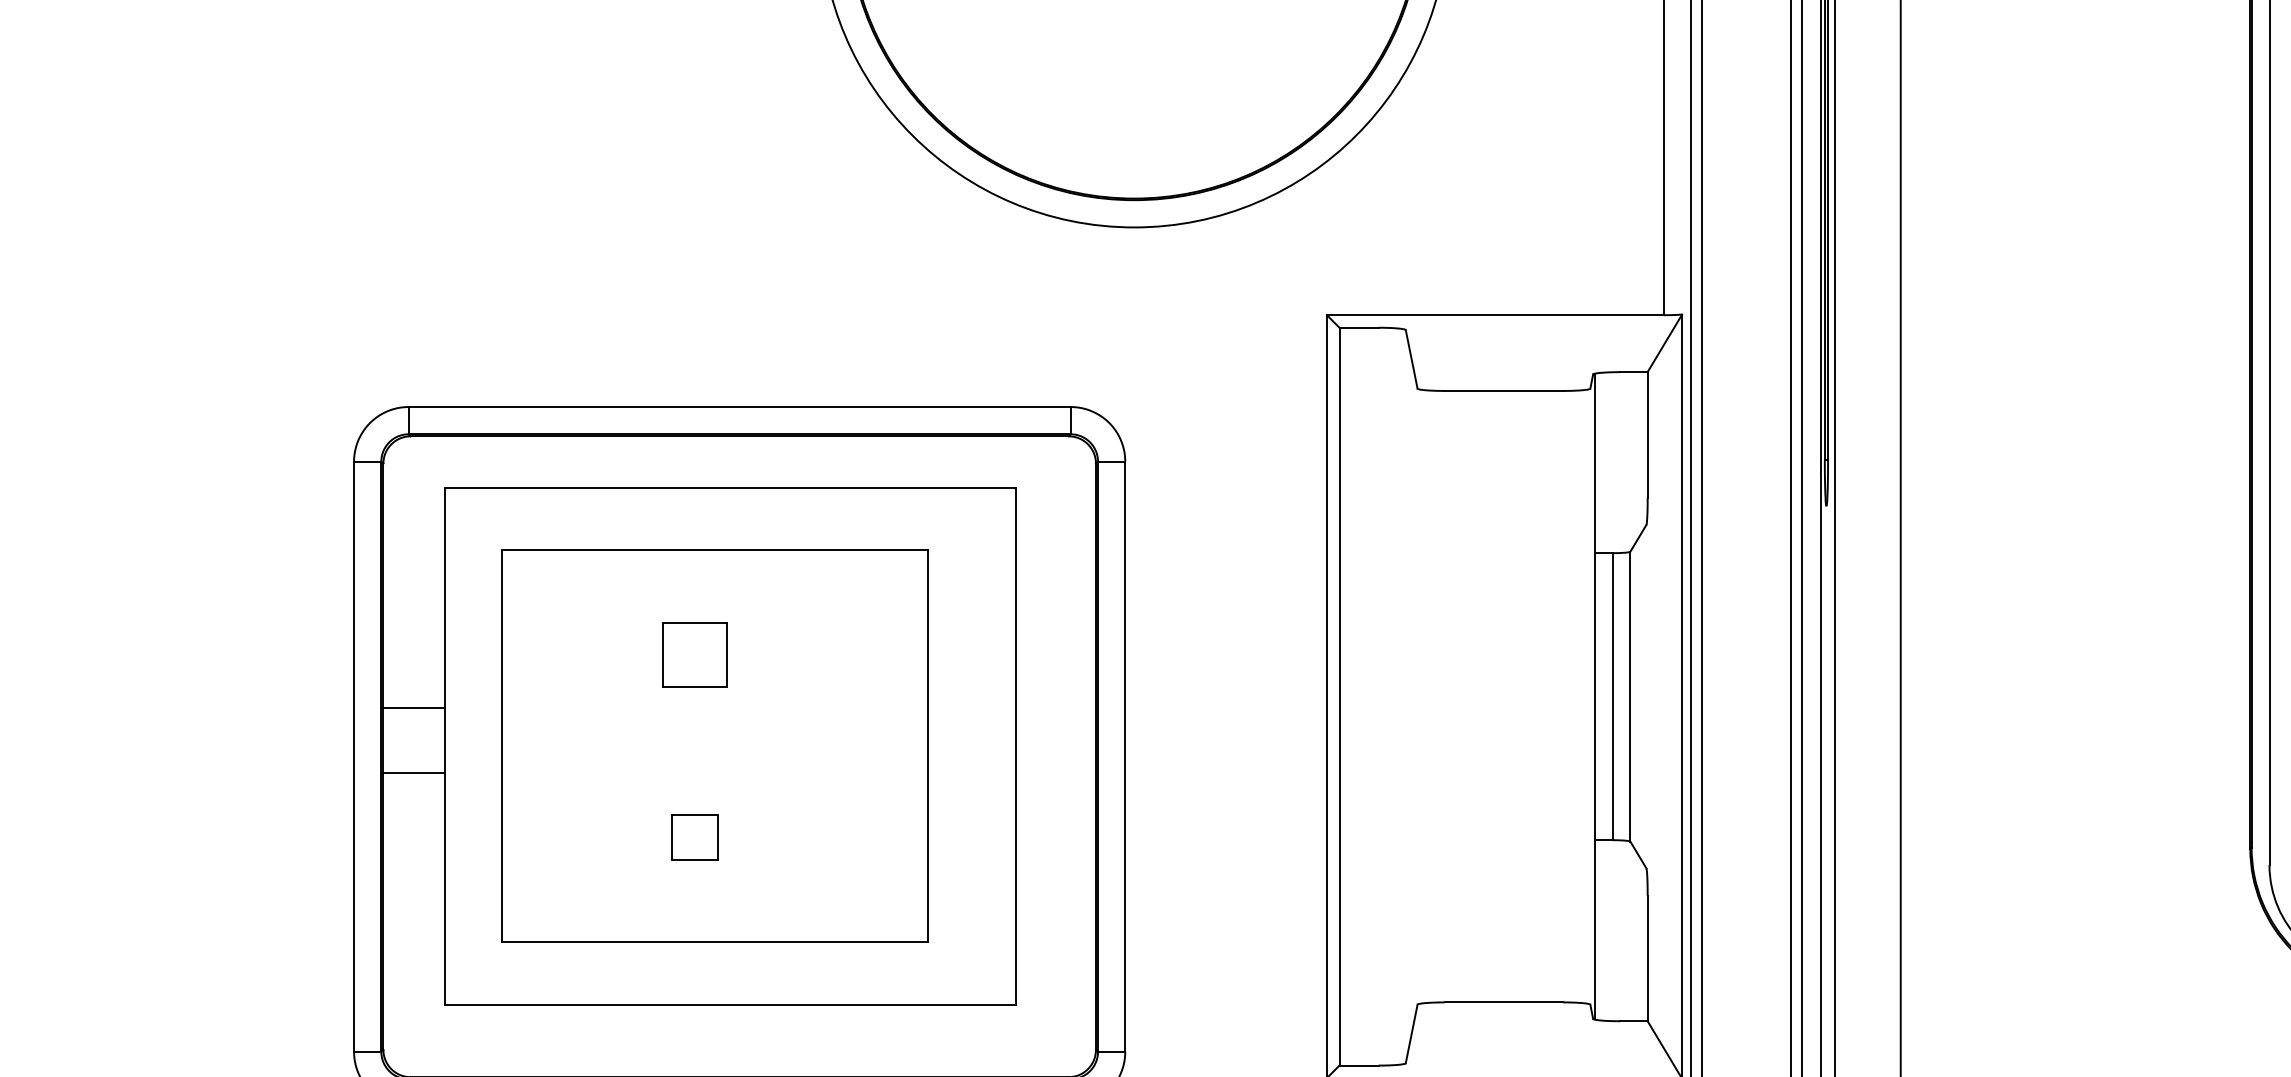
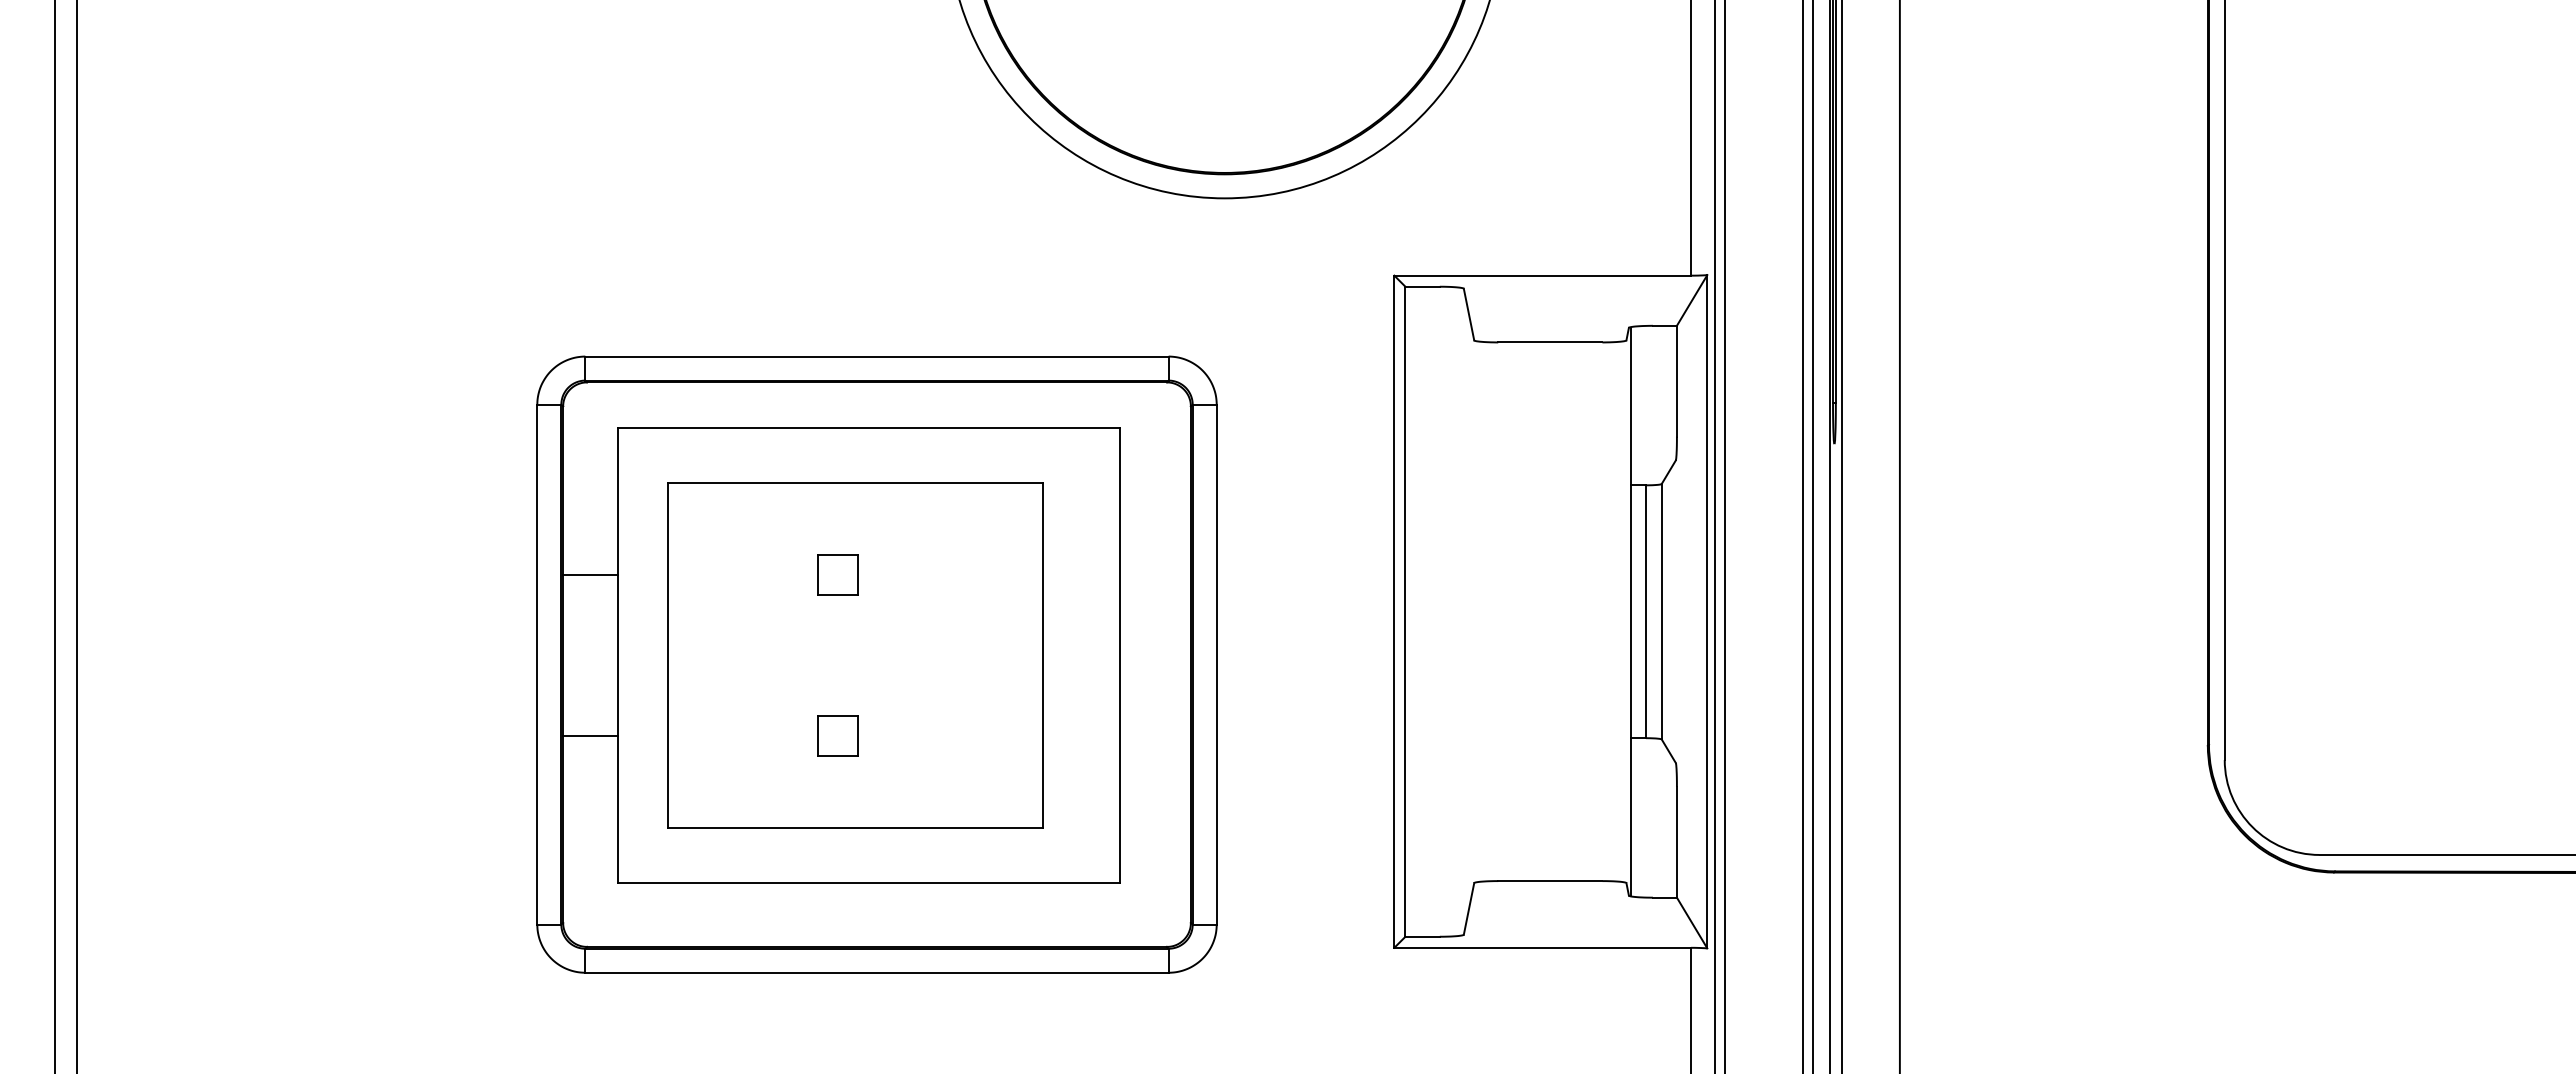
part: (694, 654) -> (837, 574), size x0.71
line: (414, 708) -> (590, 575), moved
line: (414, 772) -> (590, 735), moved

